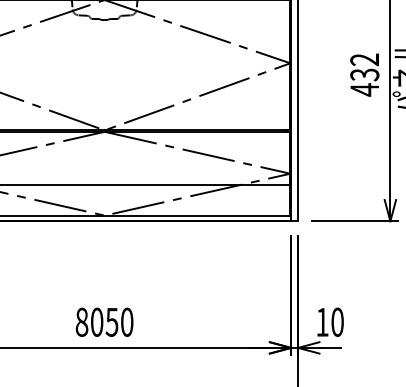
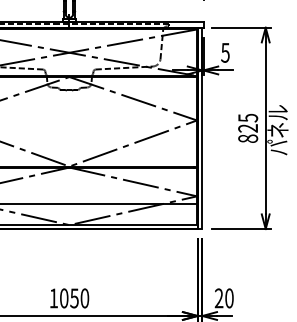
text: (365, 74) -> (248, 128), 432 -> 825
text: (81, 322) -> (53, 298), 8050 -> 1050
text: (321, 322) -> (218, 298), 10 -> 20

